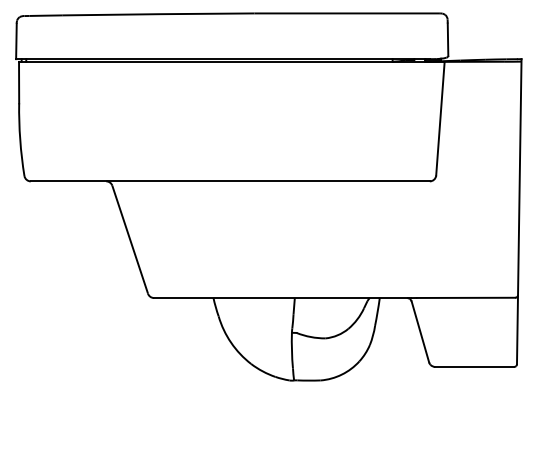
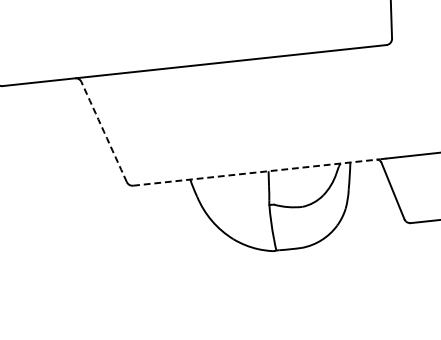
arc: (130, 239) -> (104, 131), solid -> dashed
line: (282, 298) -> (256, 172), solid -> dashed

